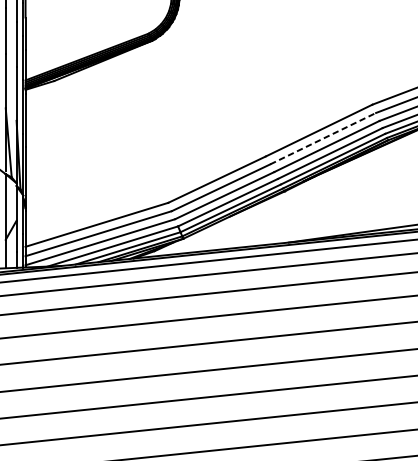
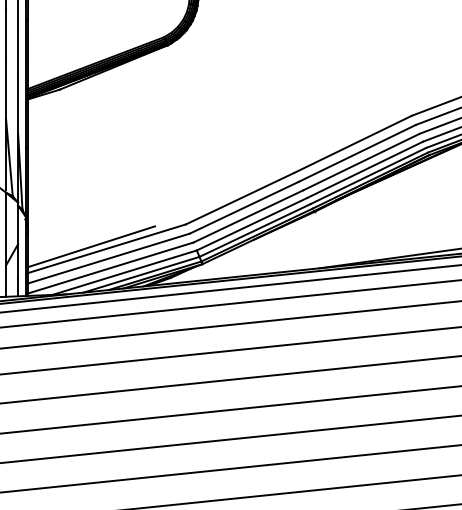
line: (323, 138) -> (357, 153), dashed -> solid
line: (82, 222) -> (91, 246), added

